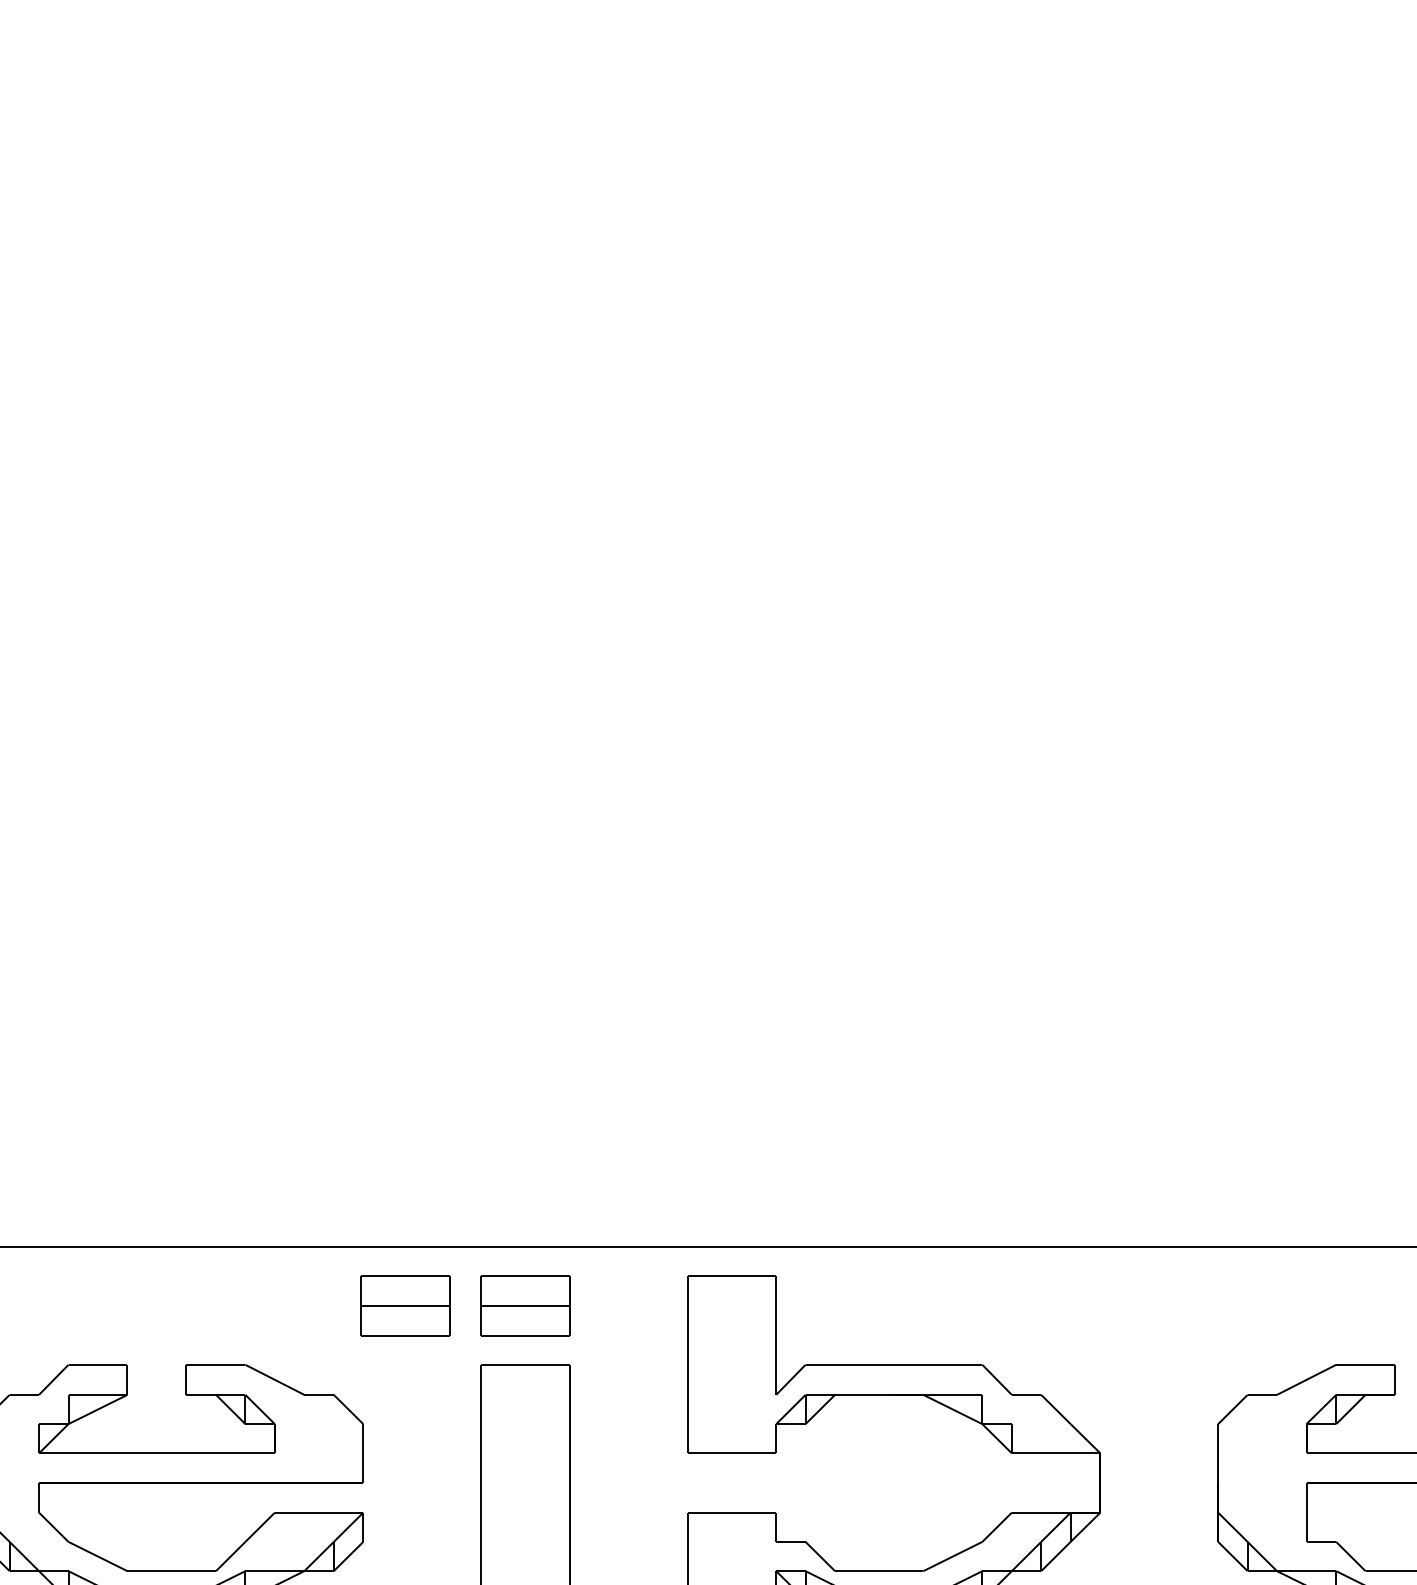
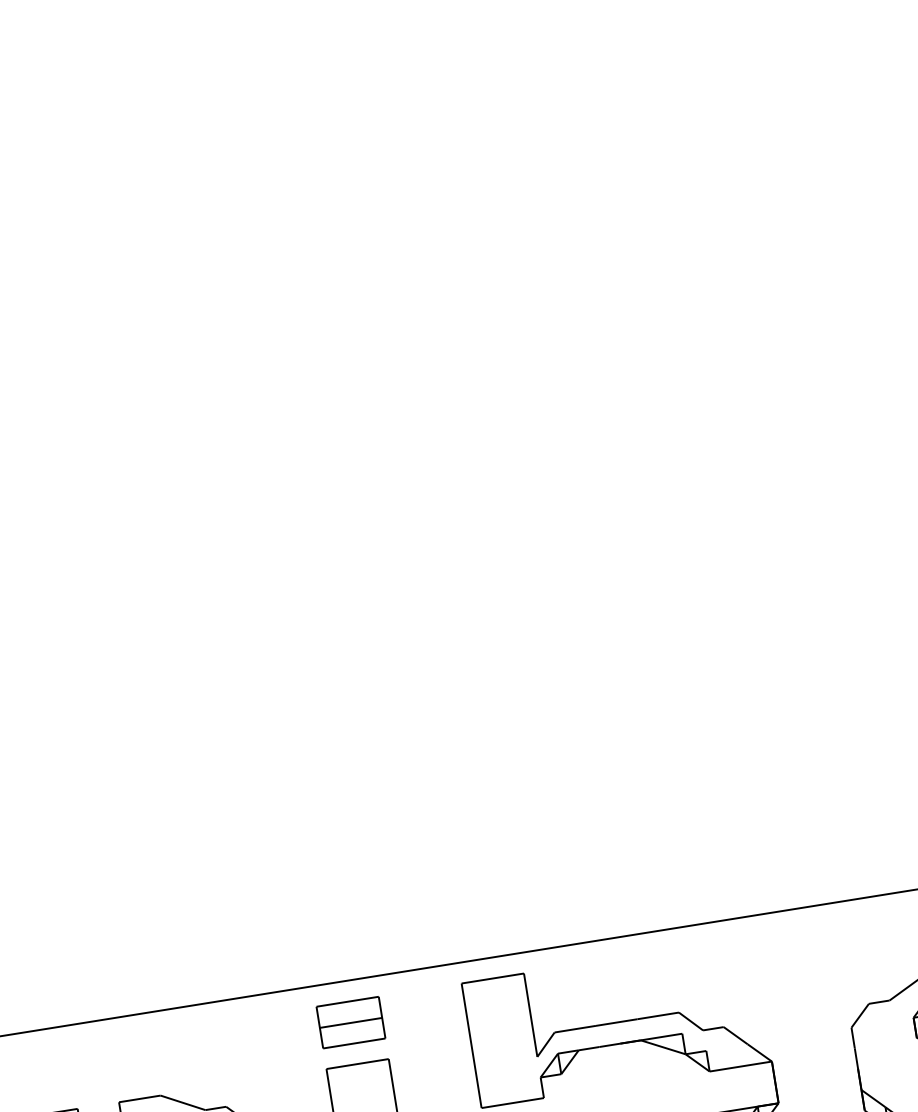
part: (405, 1305) -> (266, 1035), removed

